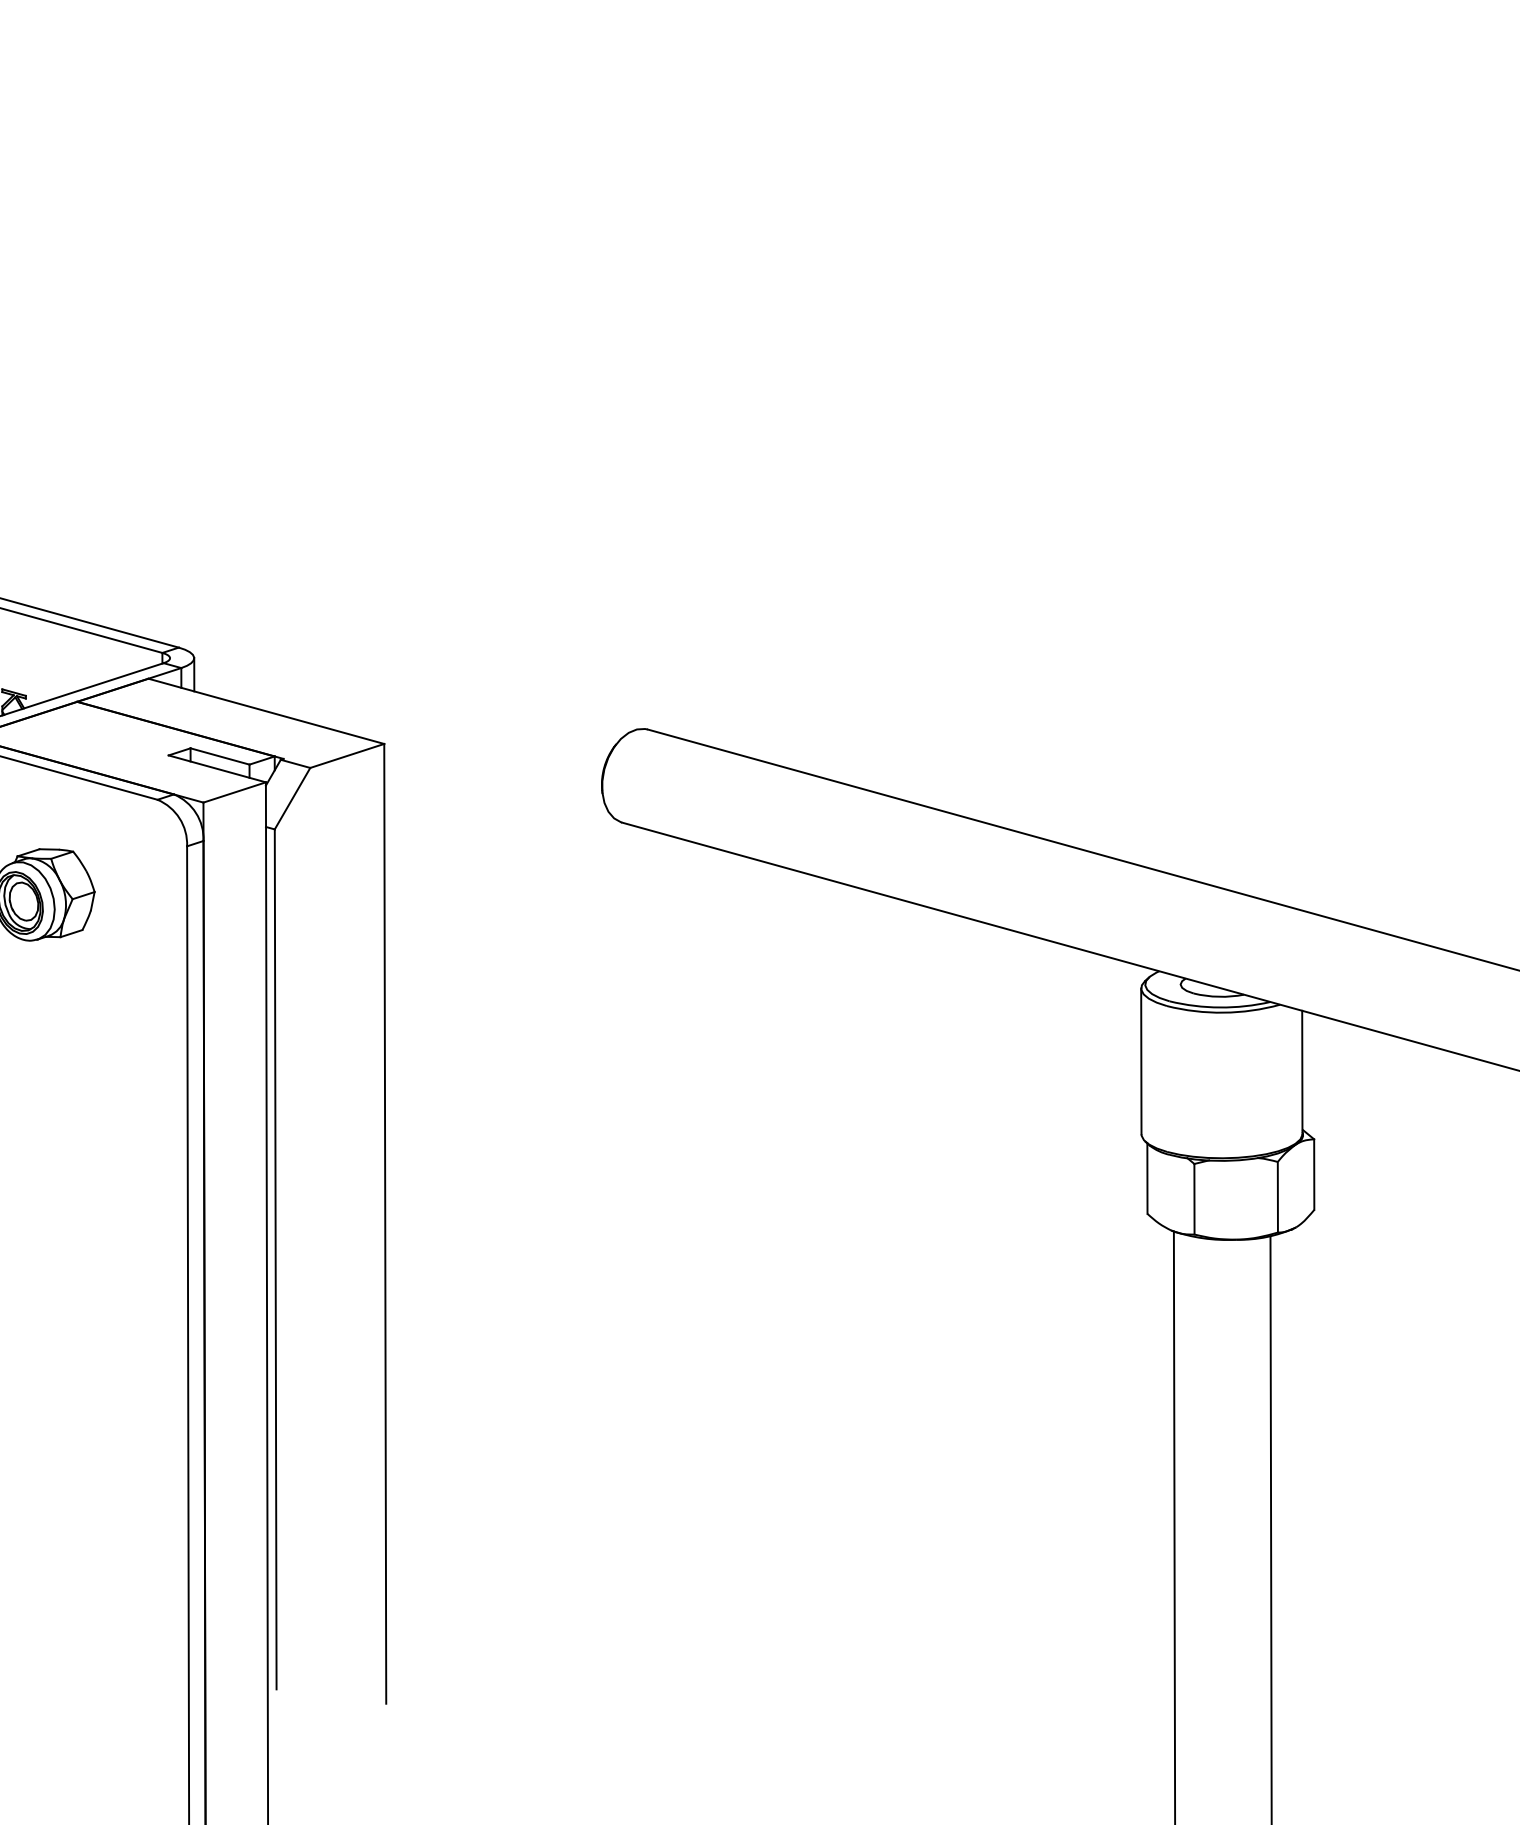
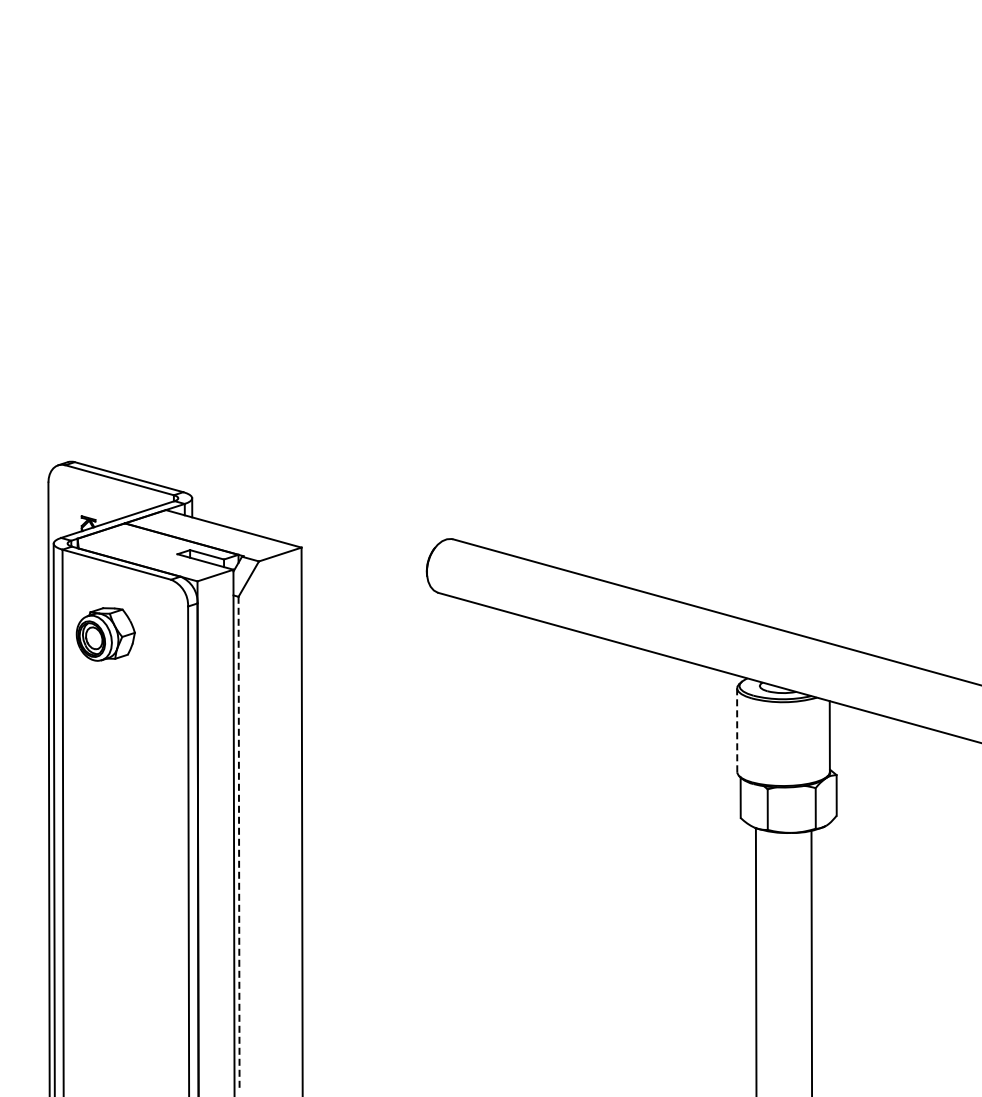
line: (1141, 1061) -> (737, 730), solid -> dashed
line: (276, 1259) -> (239, 844), solid -> dashed

